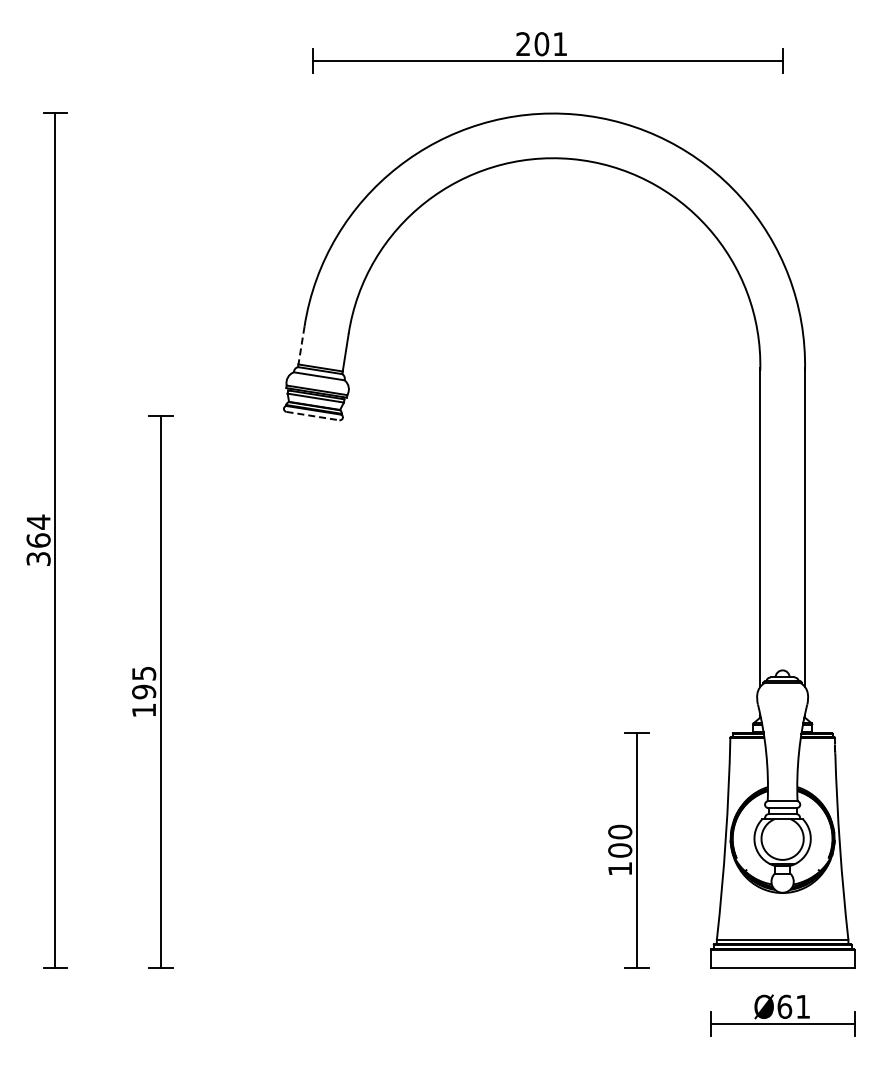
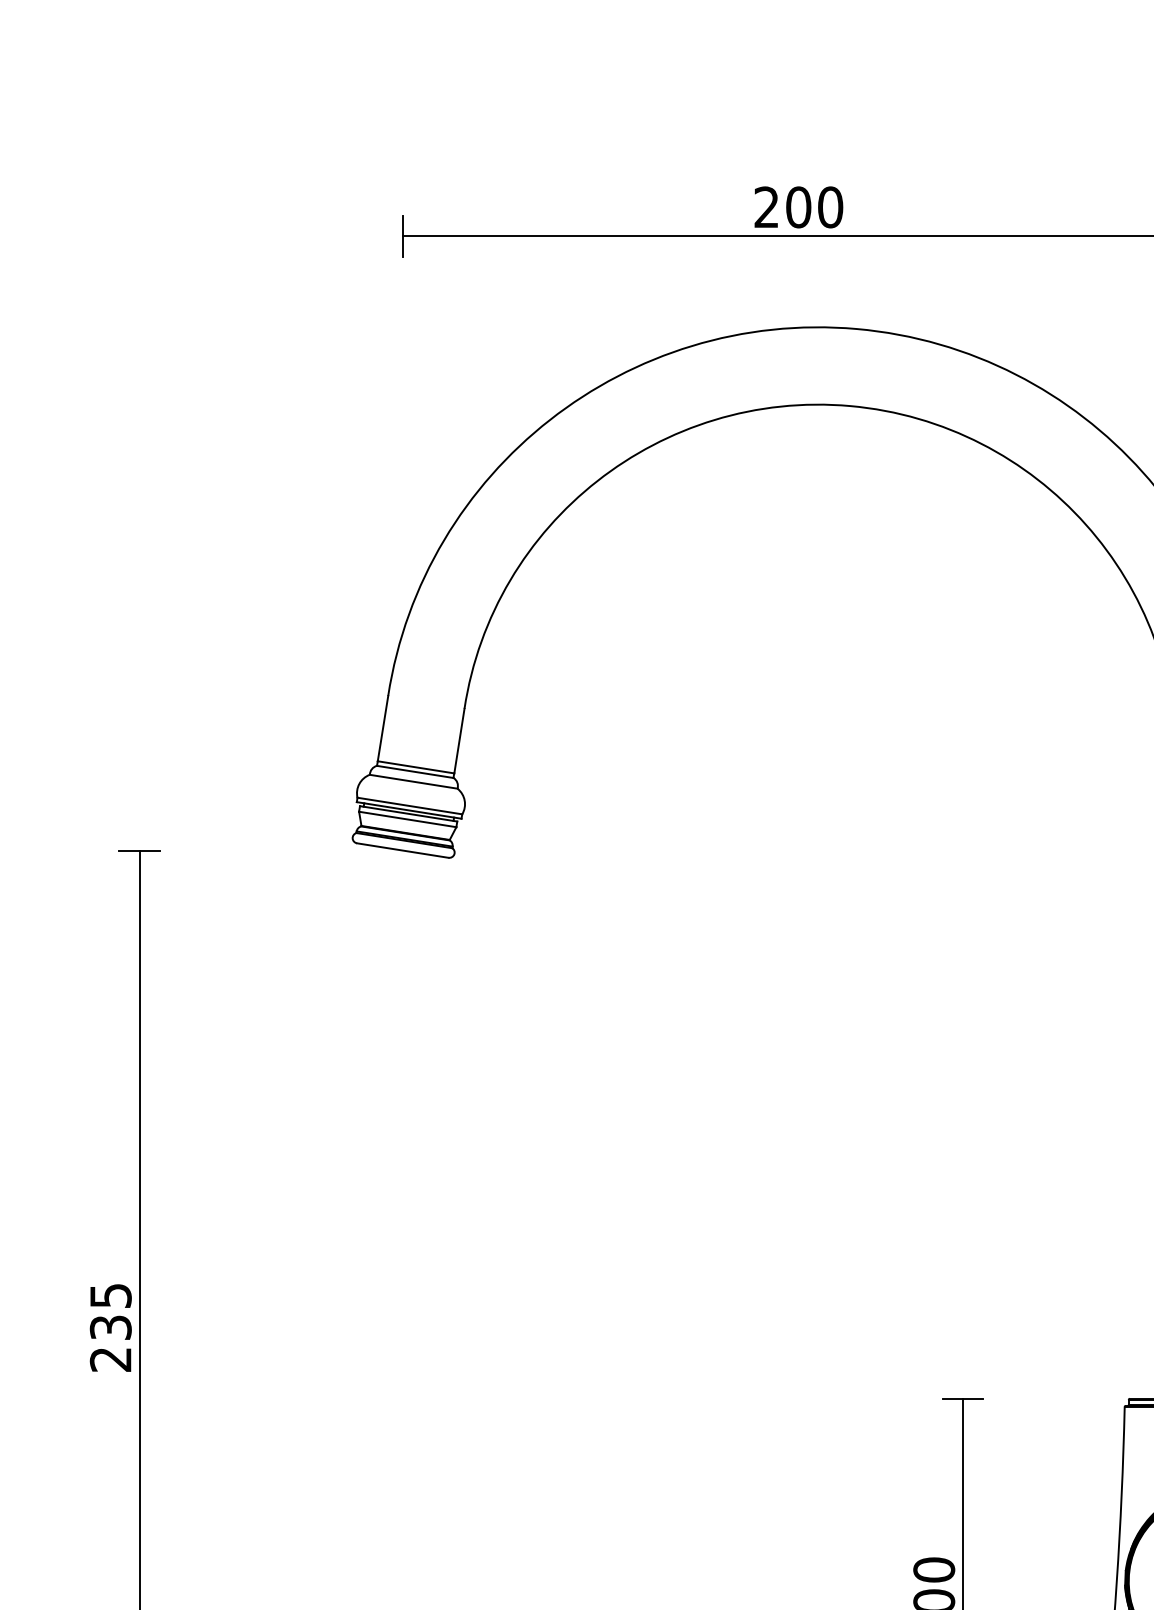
text: (560, 44) -> (830, 207), 201 -> 200
line: (301, 346) -> (382, 730), dashed -> solid
line: (312, 416) -> (402, 851), dashed -> solid
text: (144, 700) -> (111, 1342), 195 -> 235

